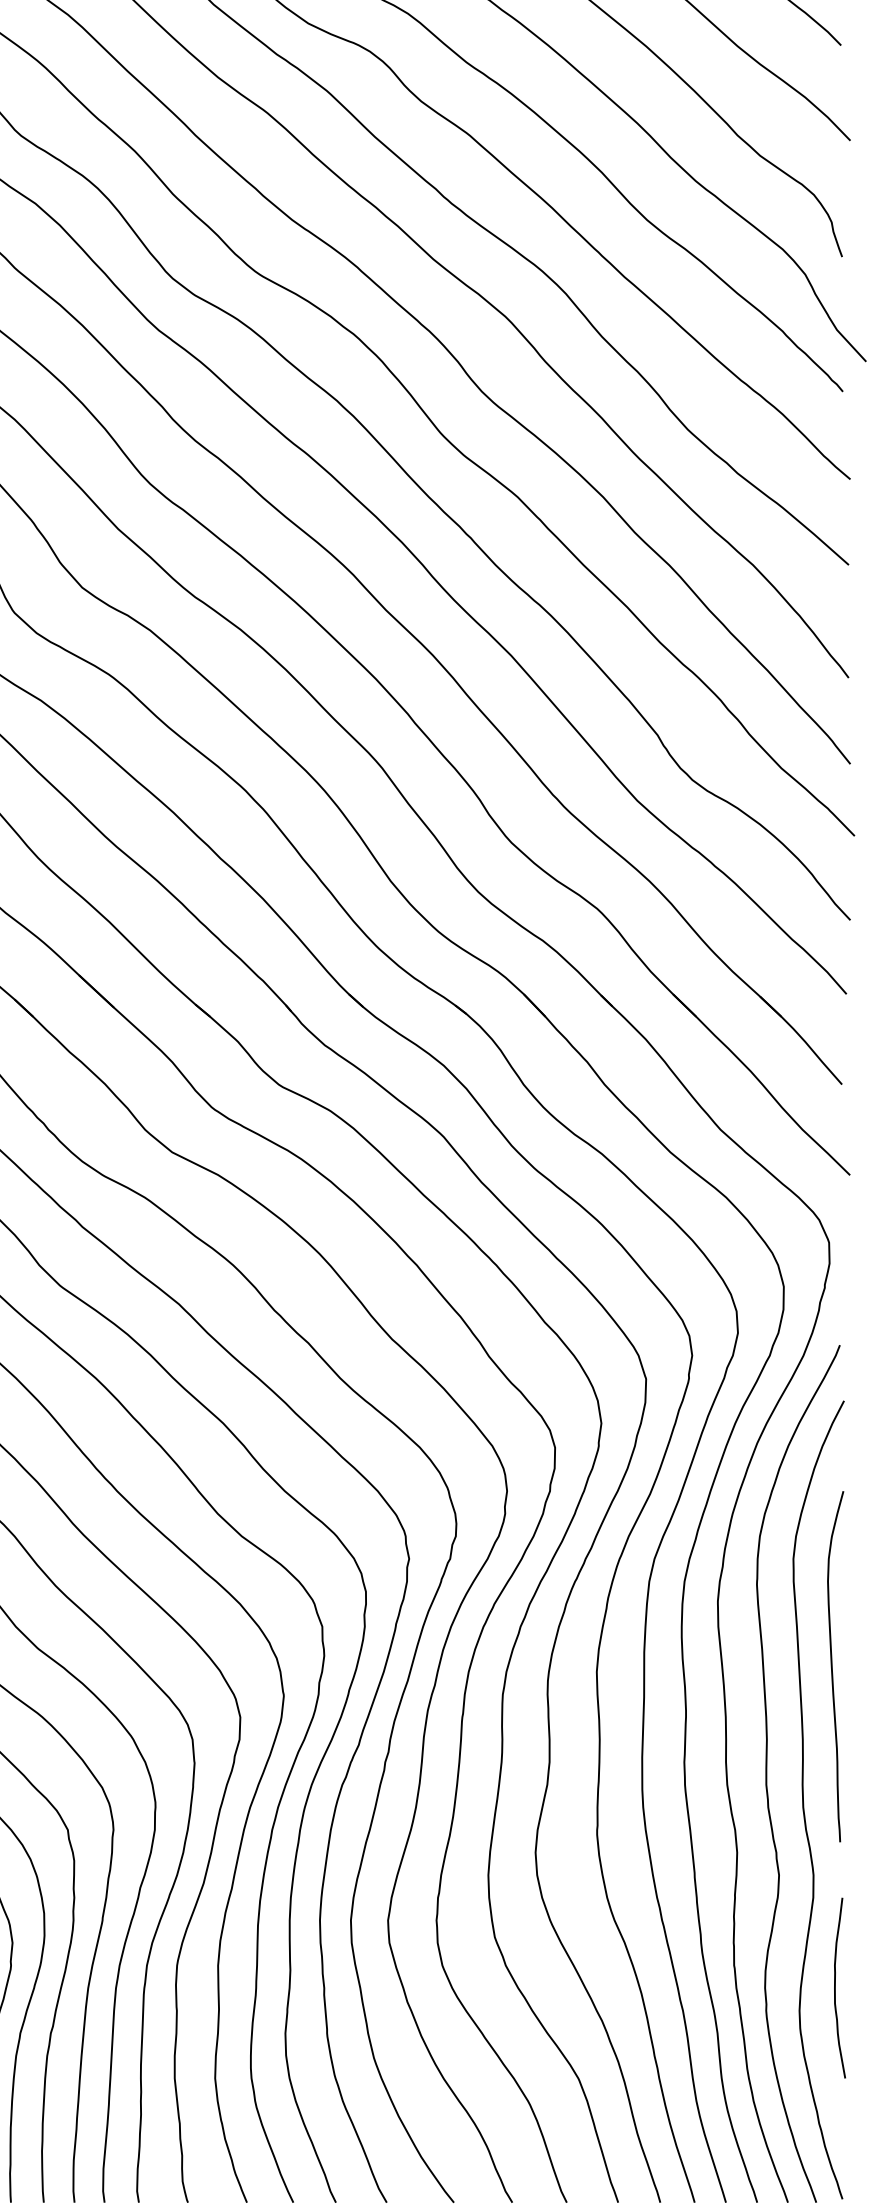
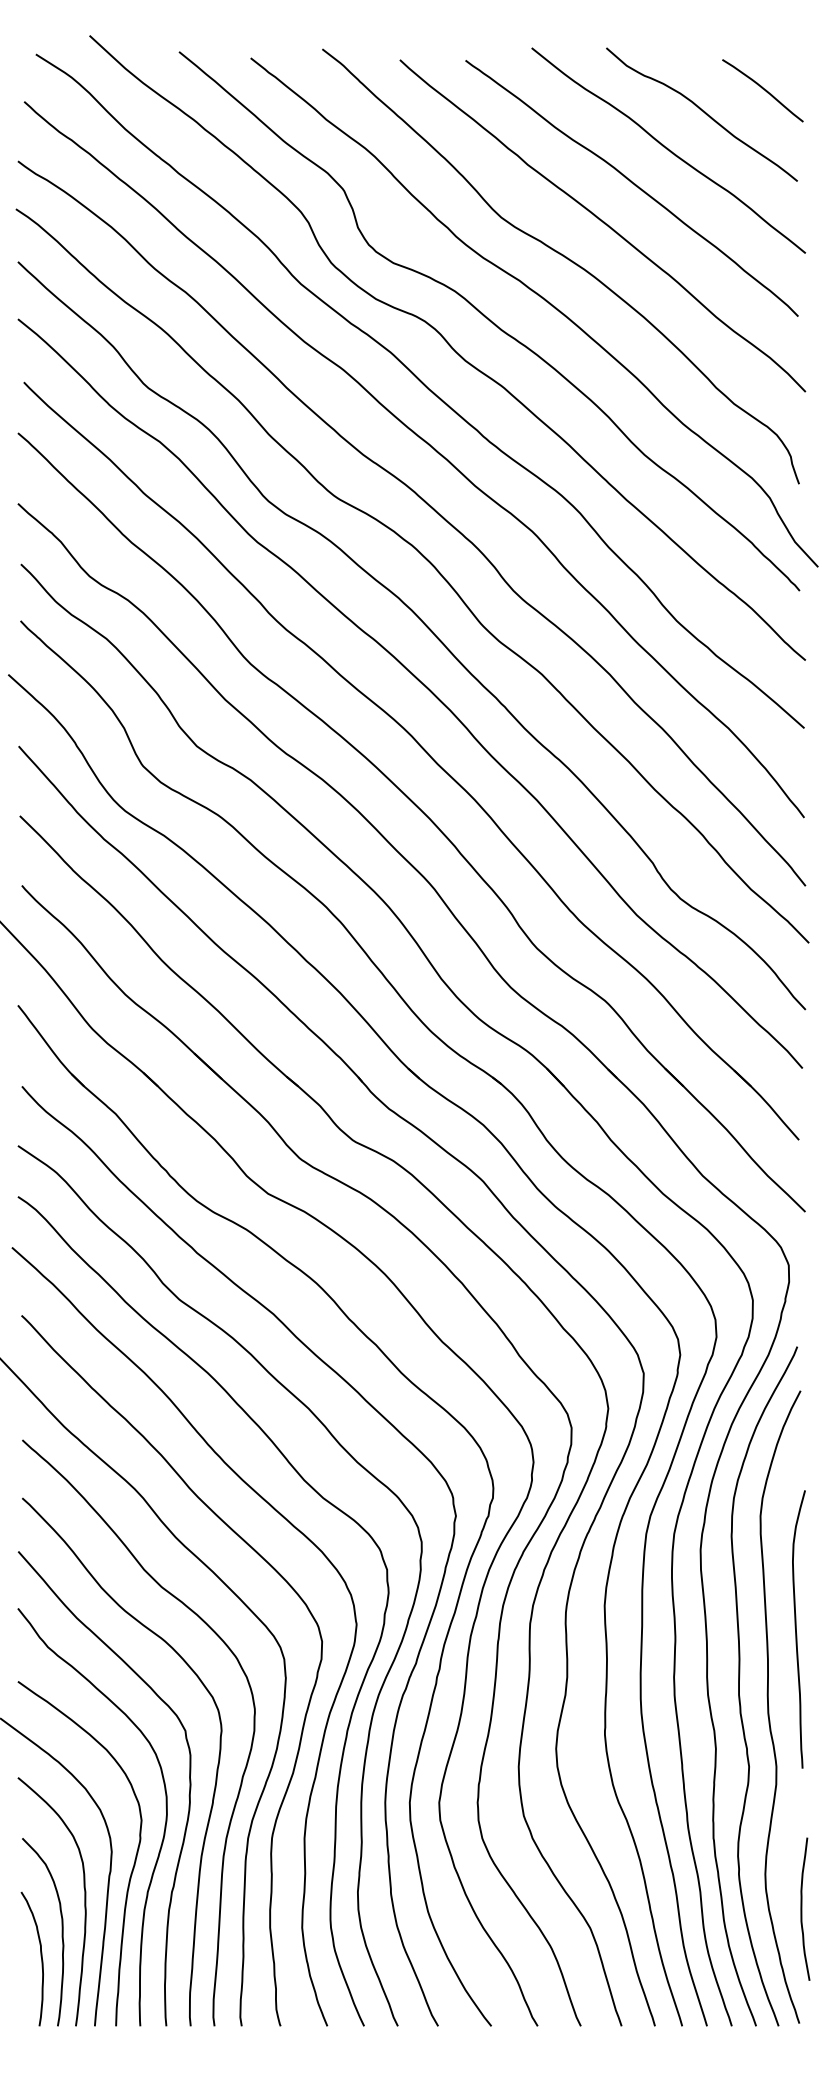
curve: (832, 1666) -> (796, 1629), moved
curve: (836, 1987) -> (802, 1908), moved

